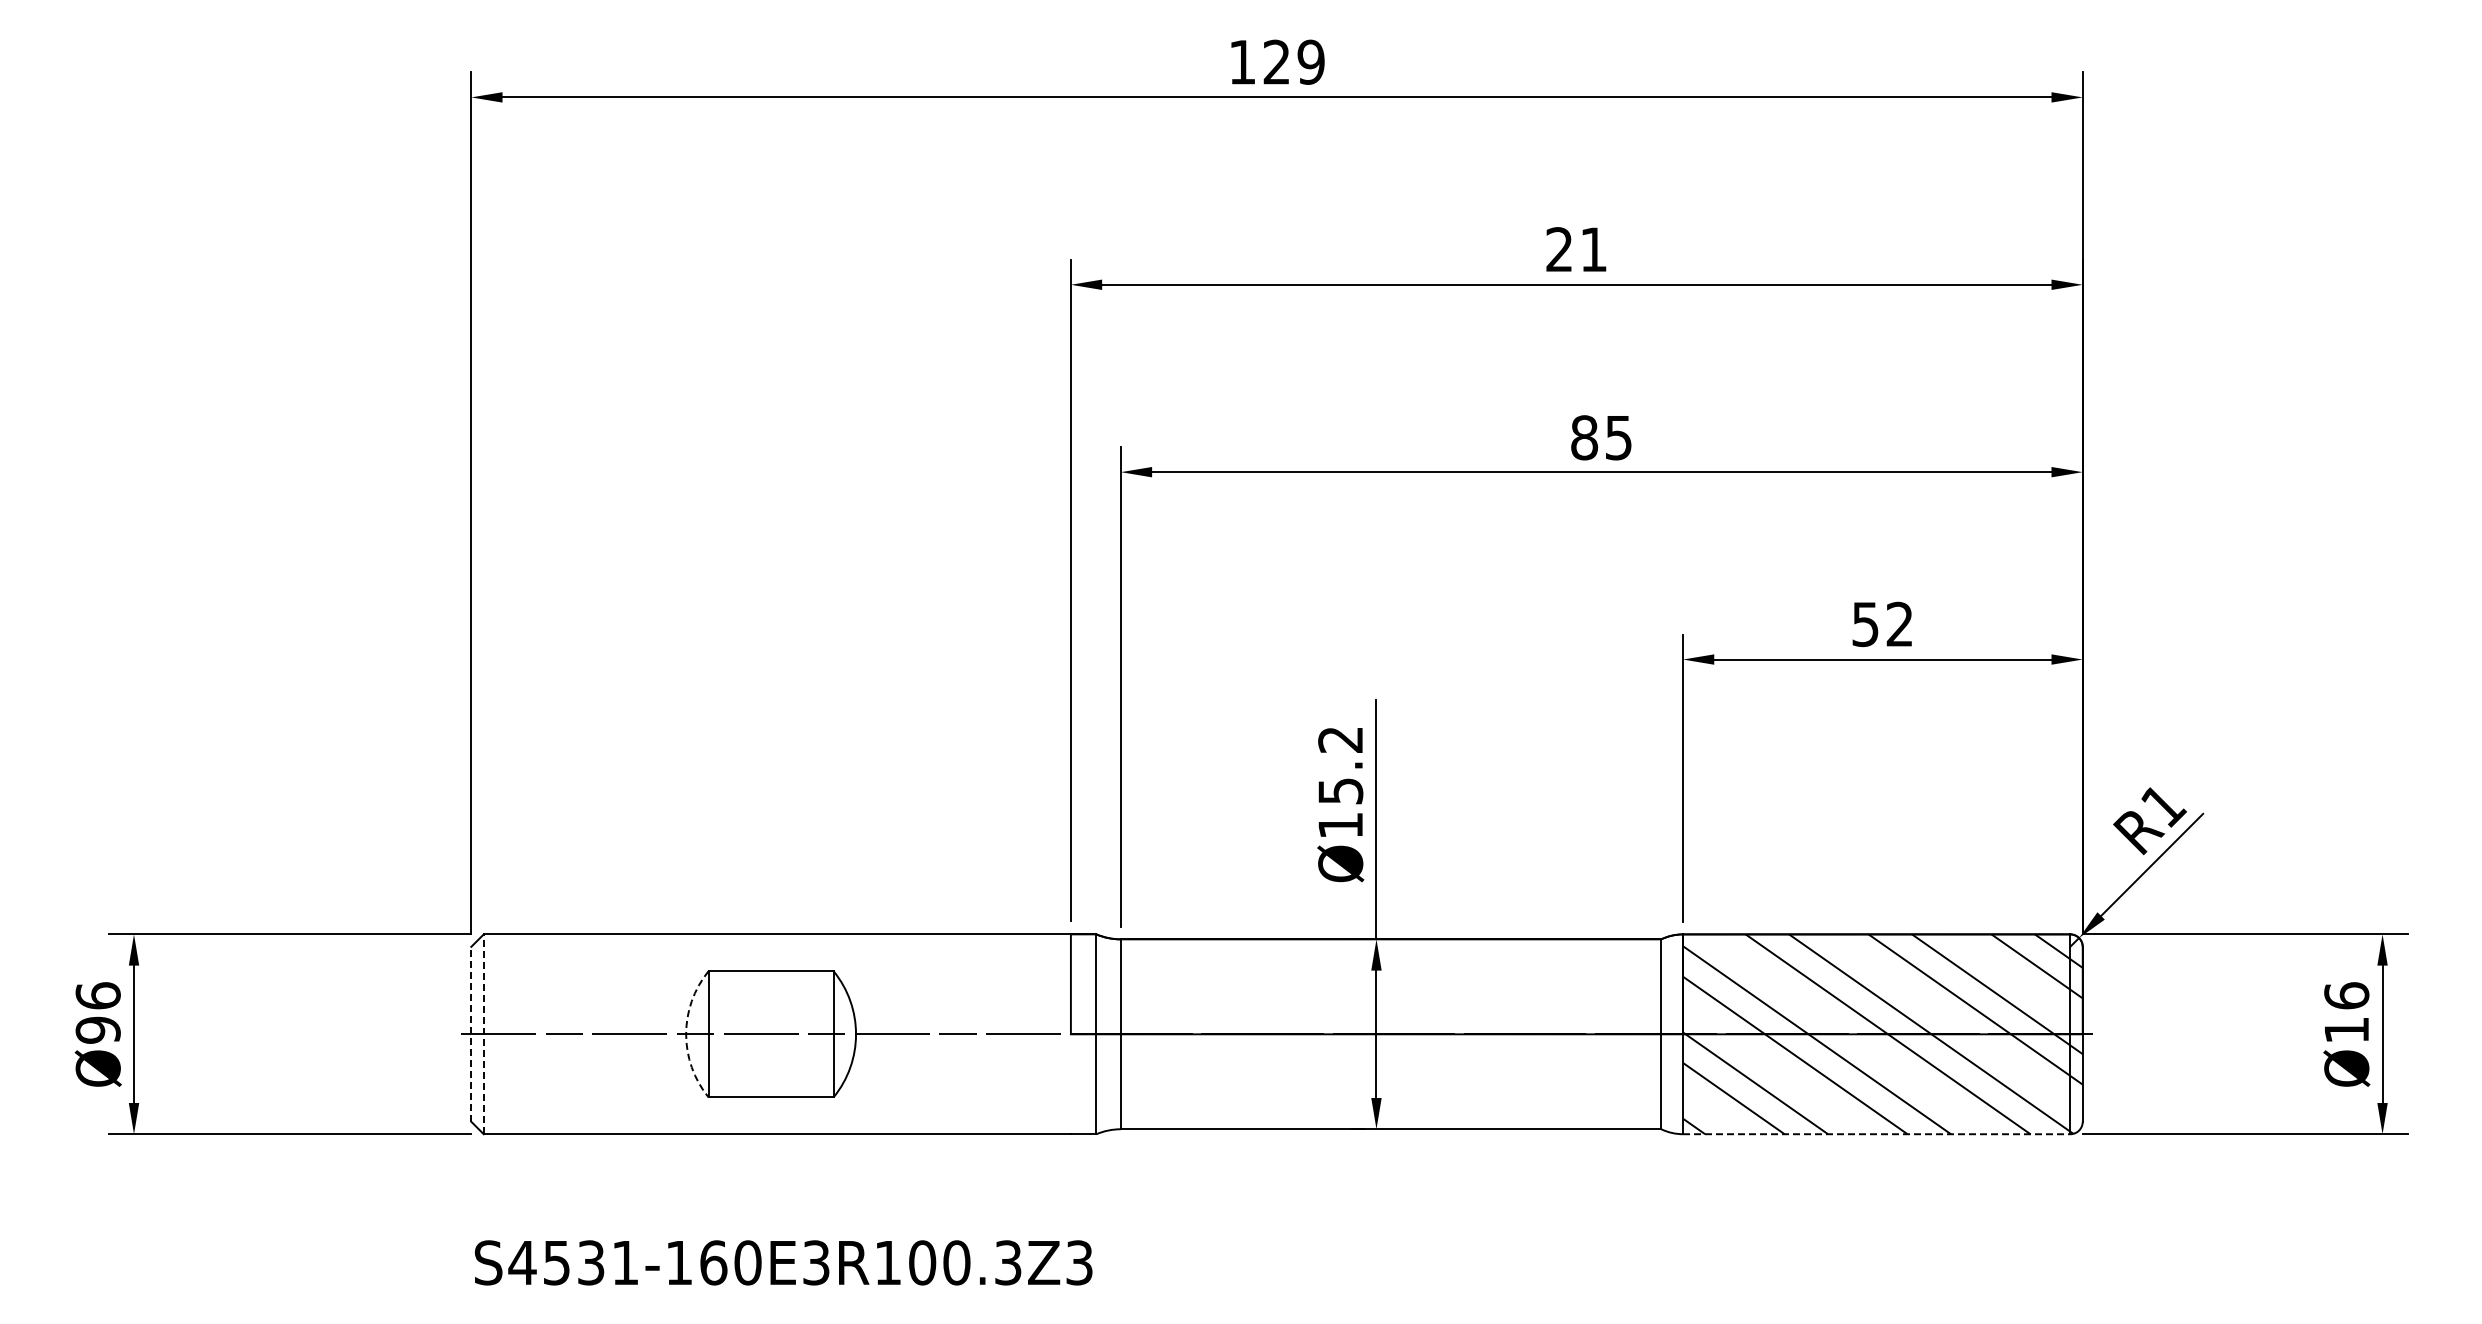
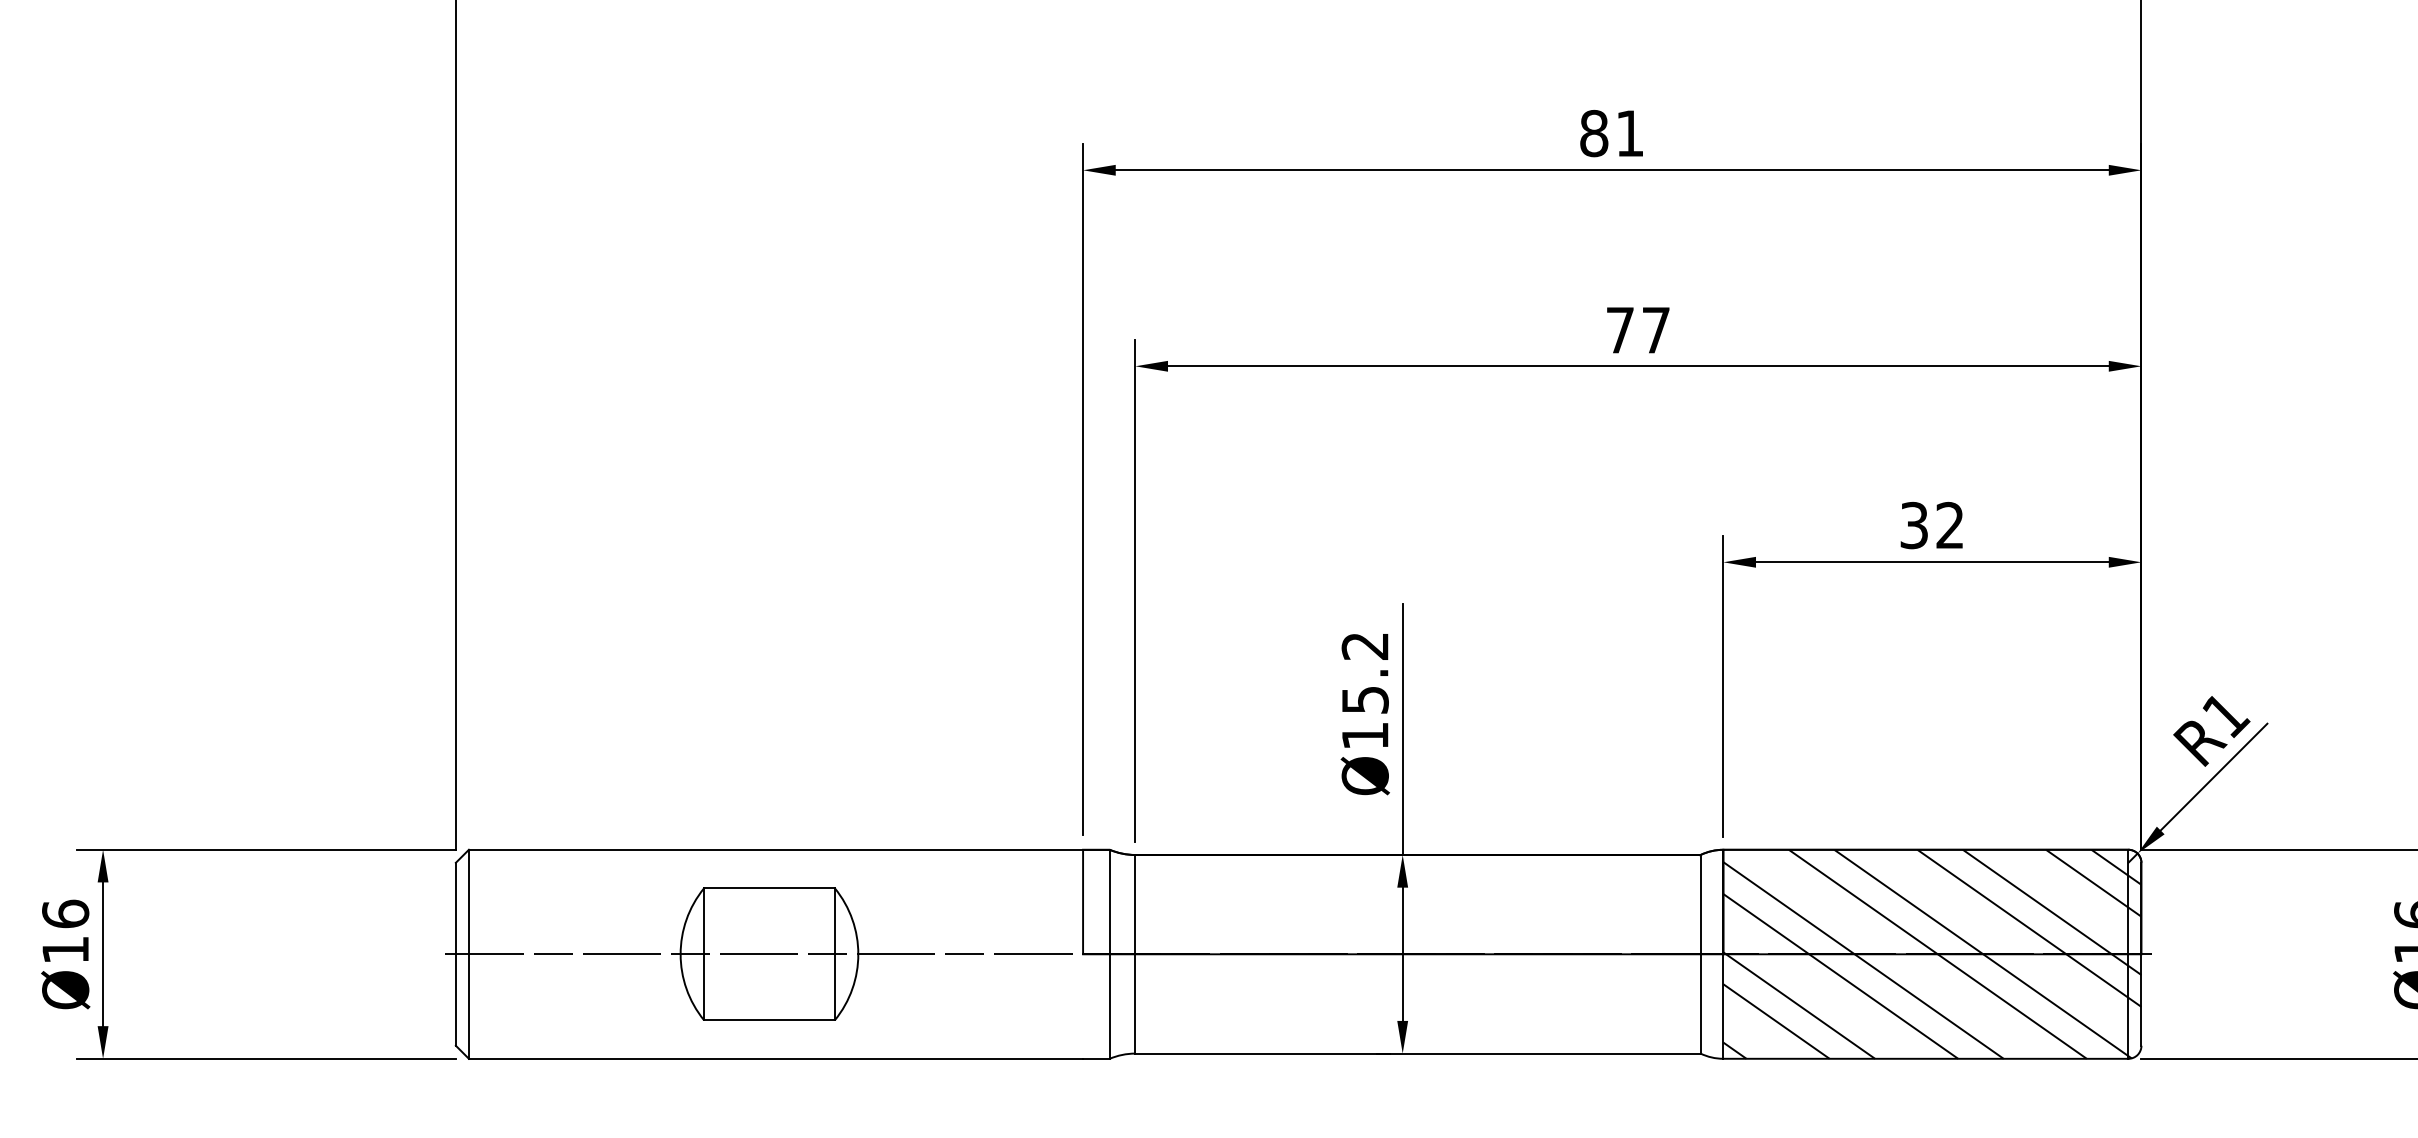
text: (1559, 249) -> (1594, 133), 21 -> 81
text: (1601, 437) -> (1638, 330), 85 -> 77
text: (1865, 623) -> (1914, 524), 52 -> 32
text: (97, 1029) -> (64, 949), Ø96 -> Ø16
line: (471, 1033) -> (456, 953), dashed -> solid
line: (483, 1034) -> (468, 954), dashed -> solid
arc: (686, 1034) -> (680, 954), dashed -> solid
line: (1876, 1134) -> (1925, 1059), dashed -> solid

